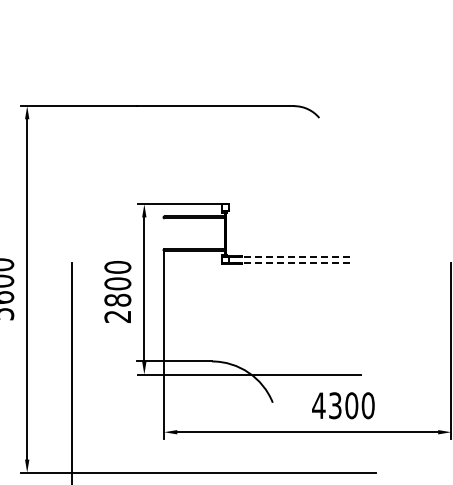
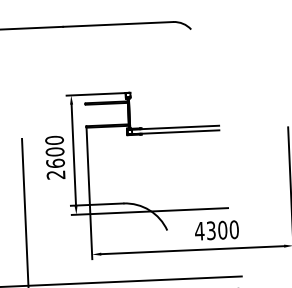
line: (288, 256) -> (173, 127), dashed -> solid
line: (288, 263) -> (174, 132), dashed -> solid
text: (117, 299) -> (55, 162), 2800 -> 2600

